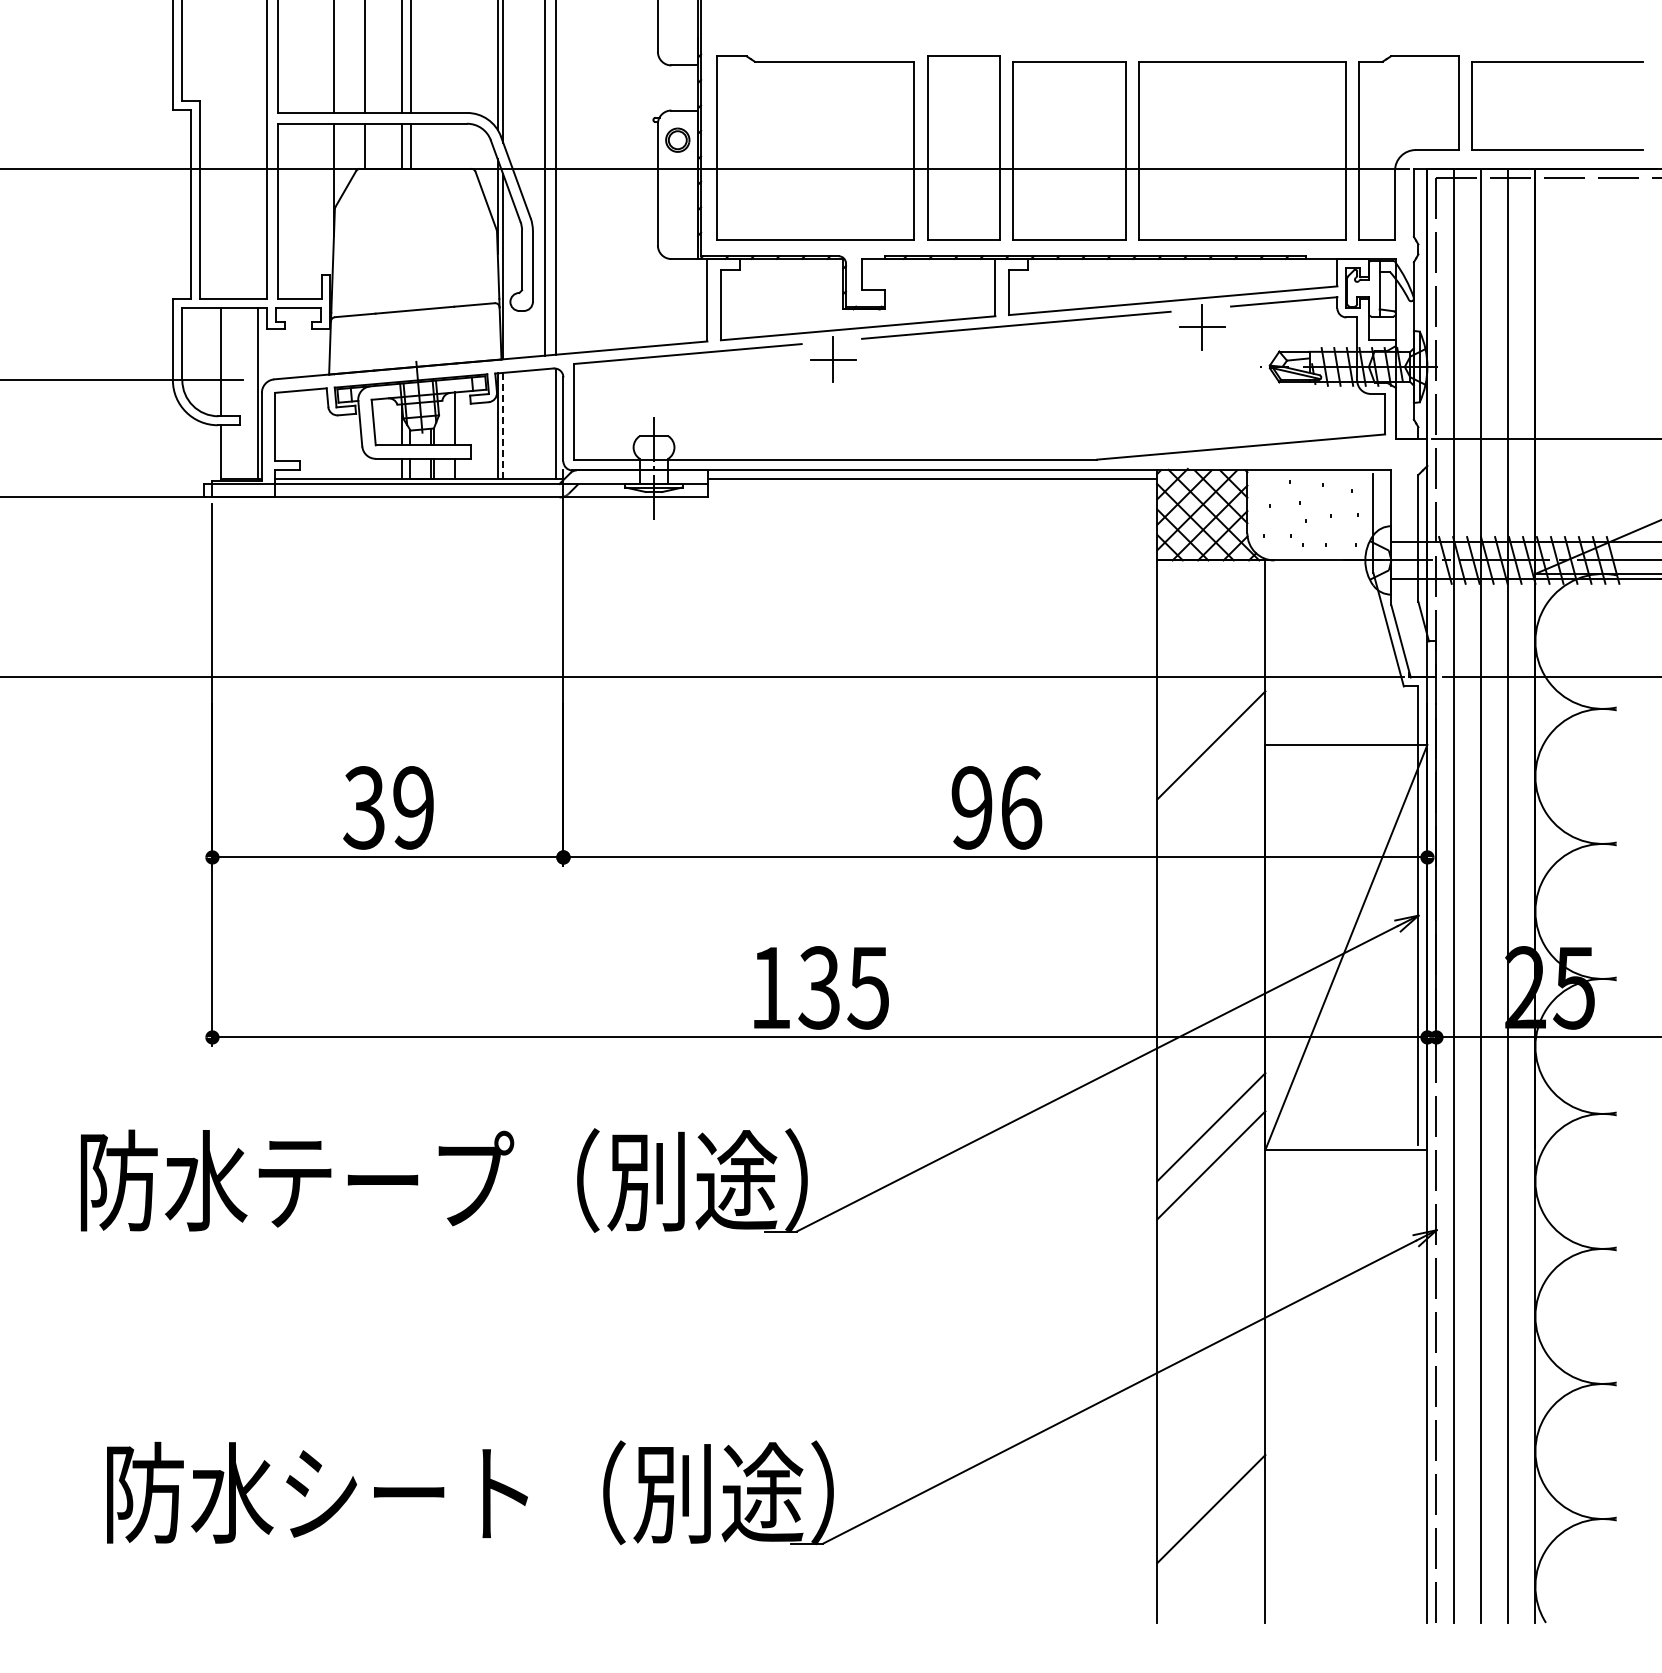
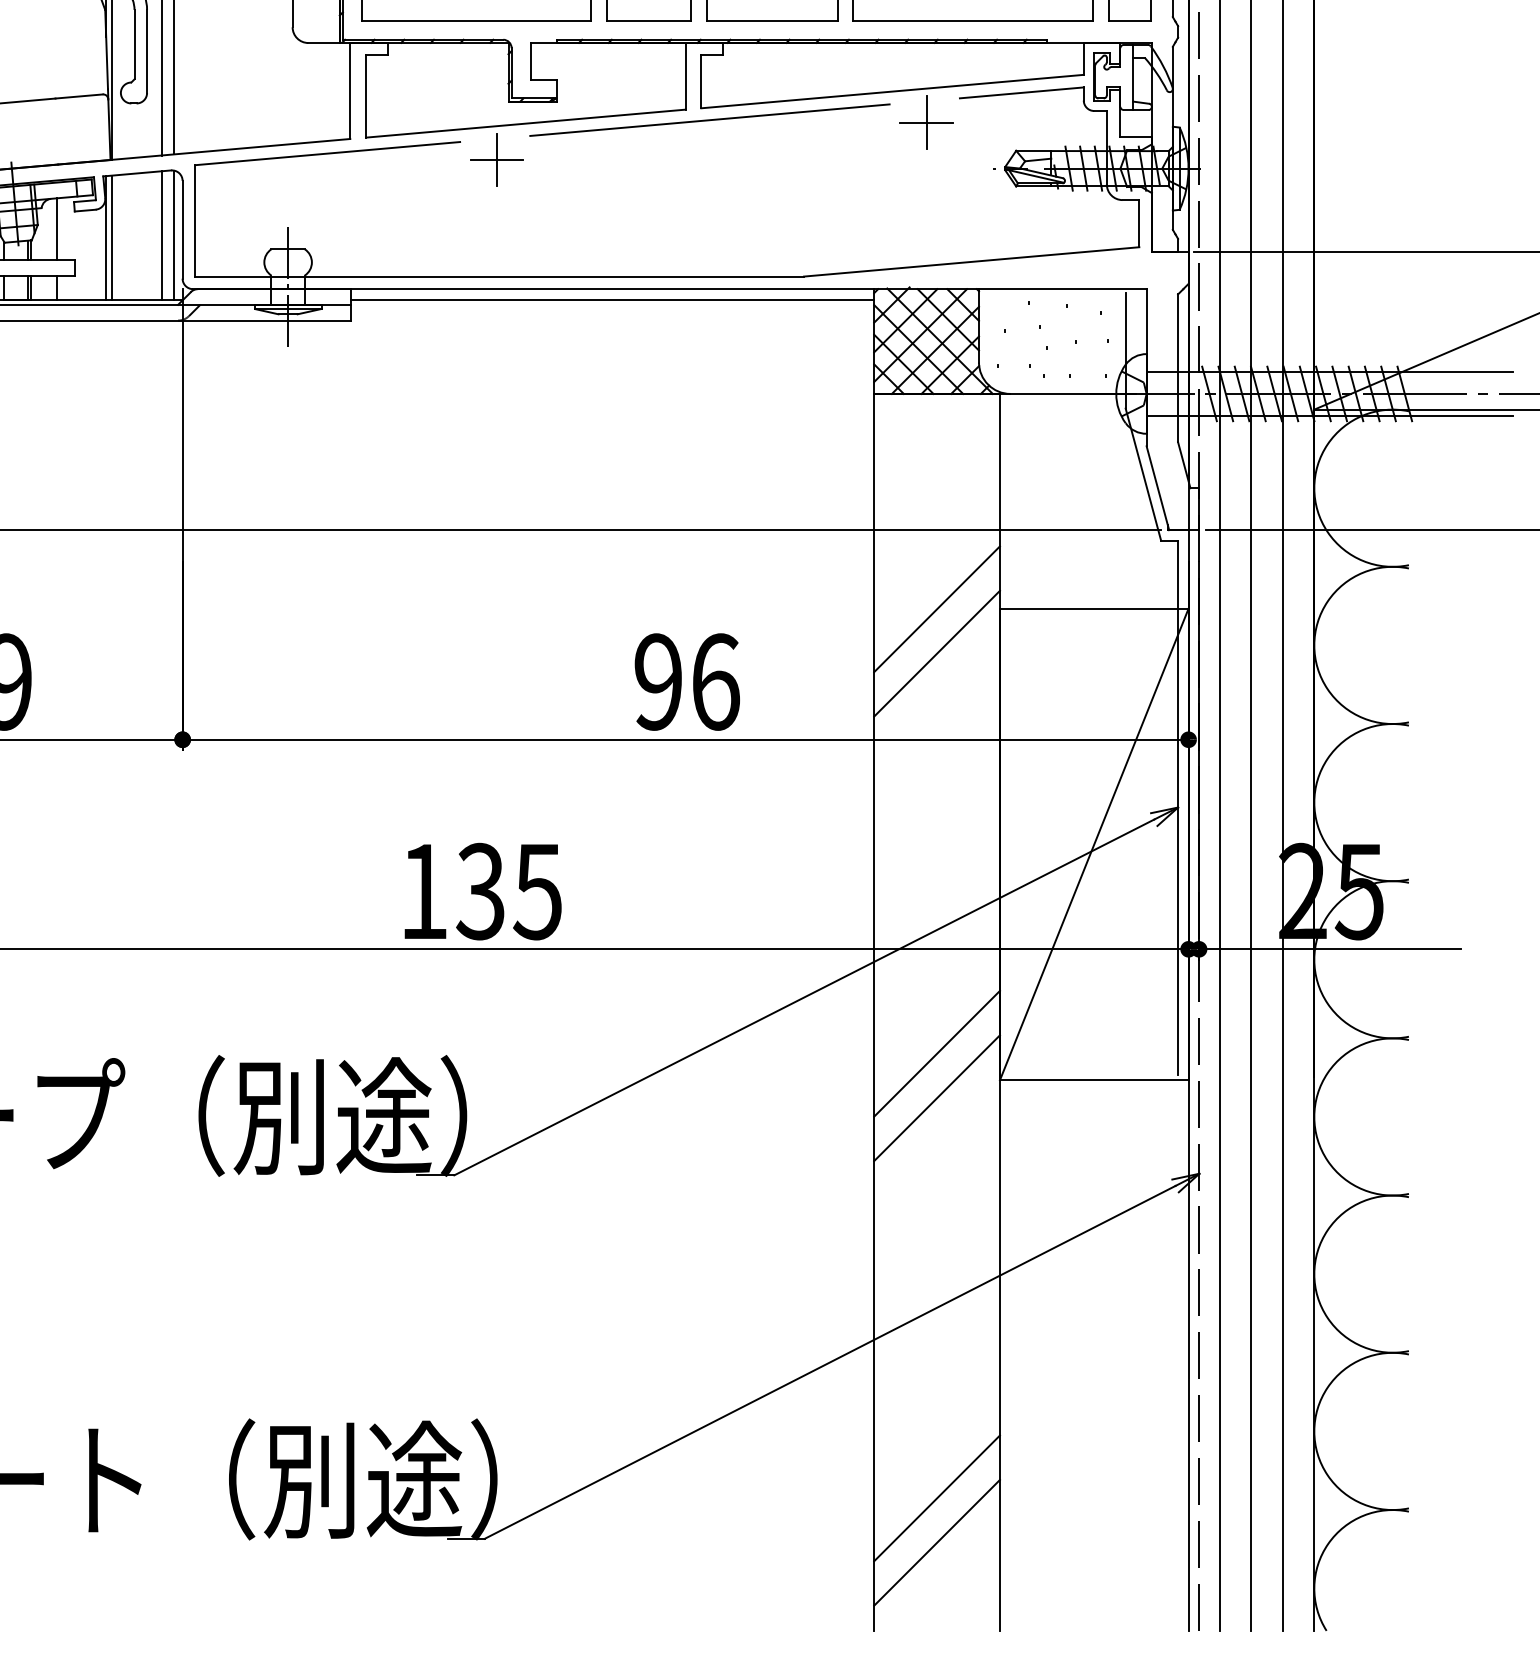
line: (545, 424) -> (161, 235), added
line: (503, 425) -> (112, 236), dashed -> solid
line: (1211, 783) -> (937, 653), added
line: (1211, 1547) -> (937, 1543), added

